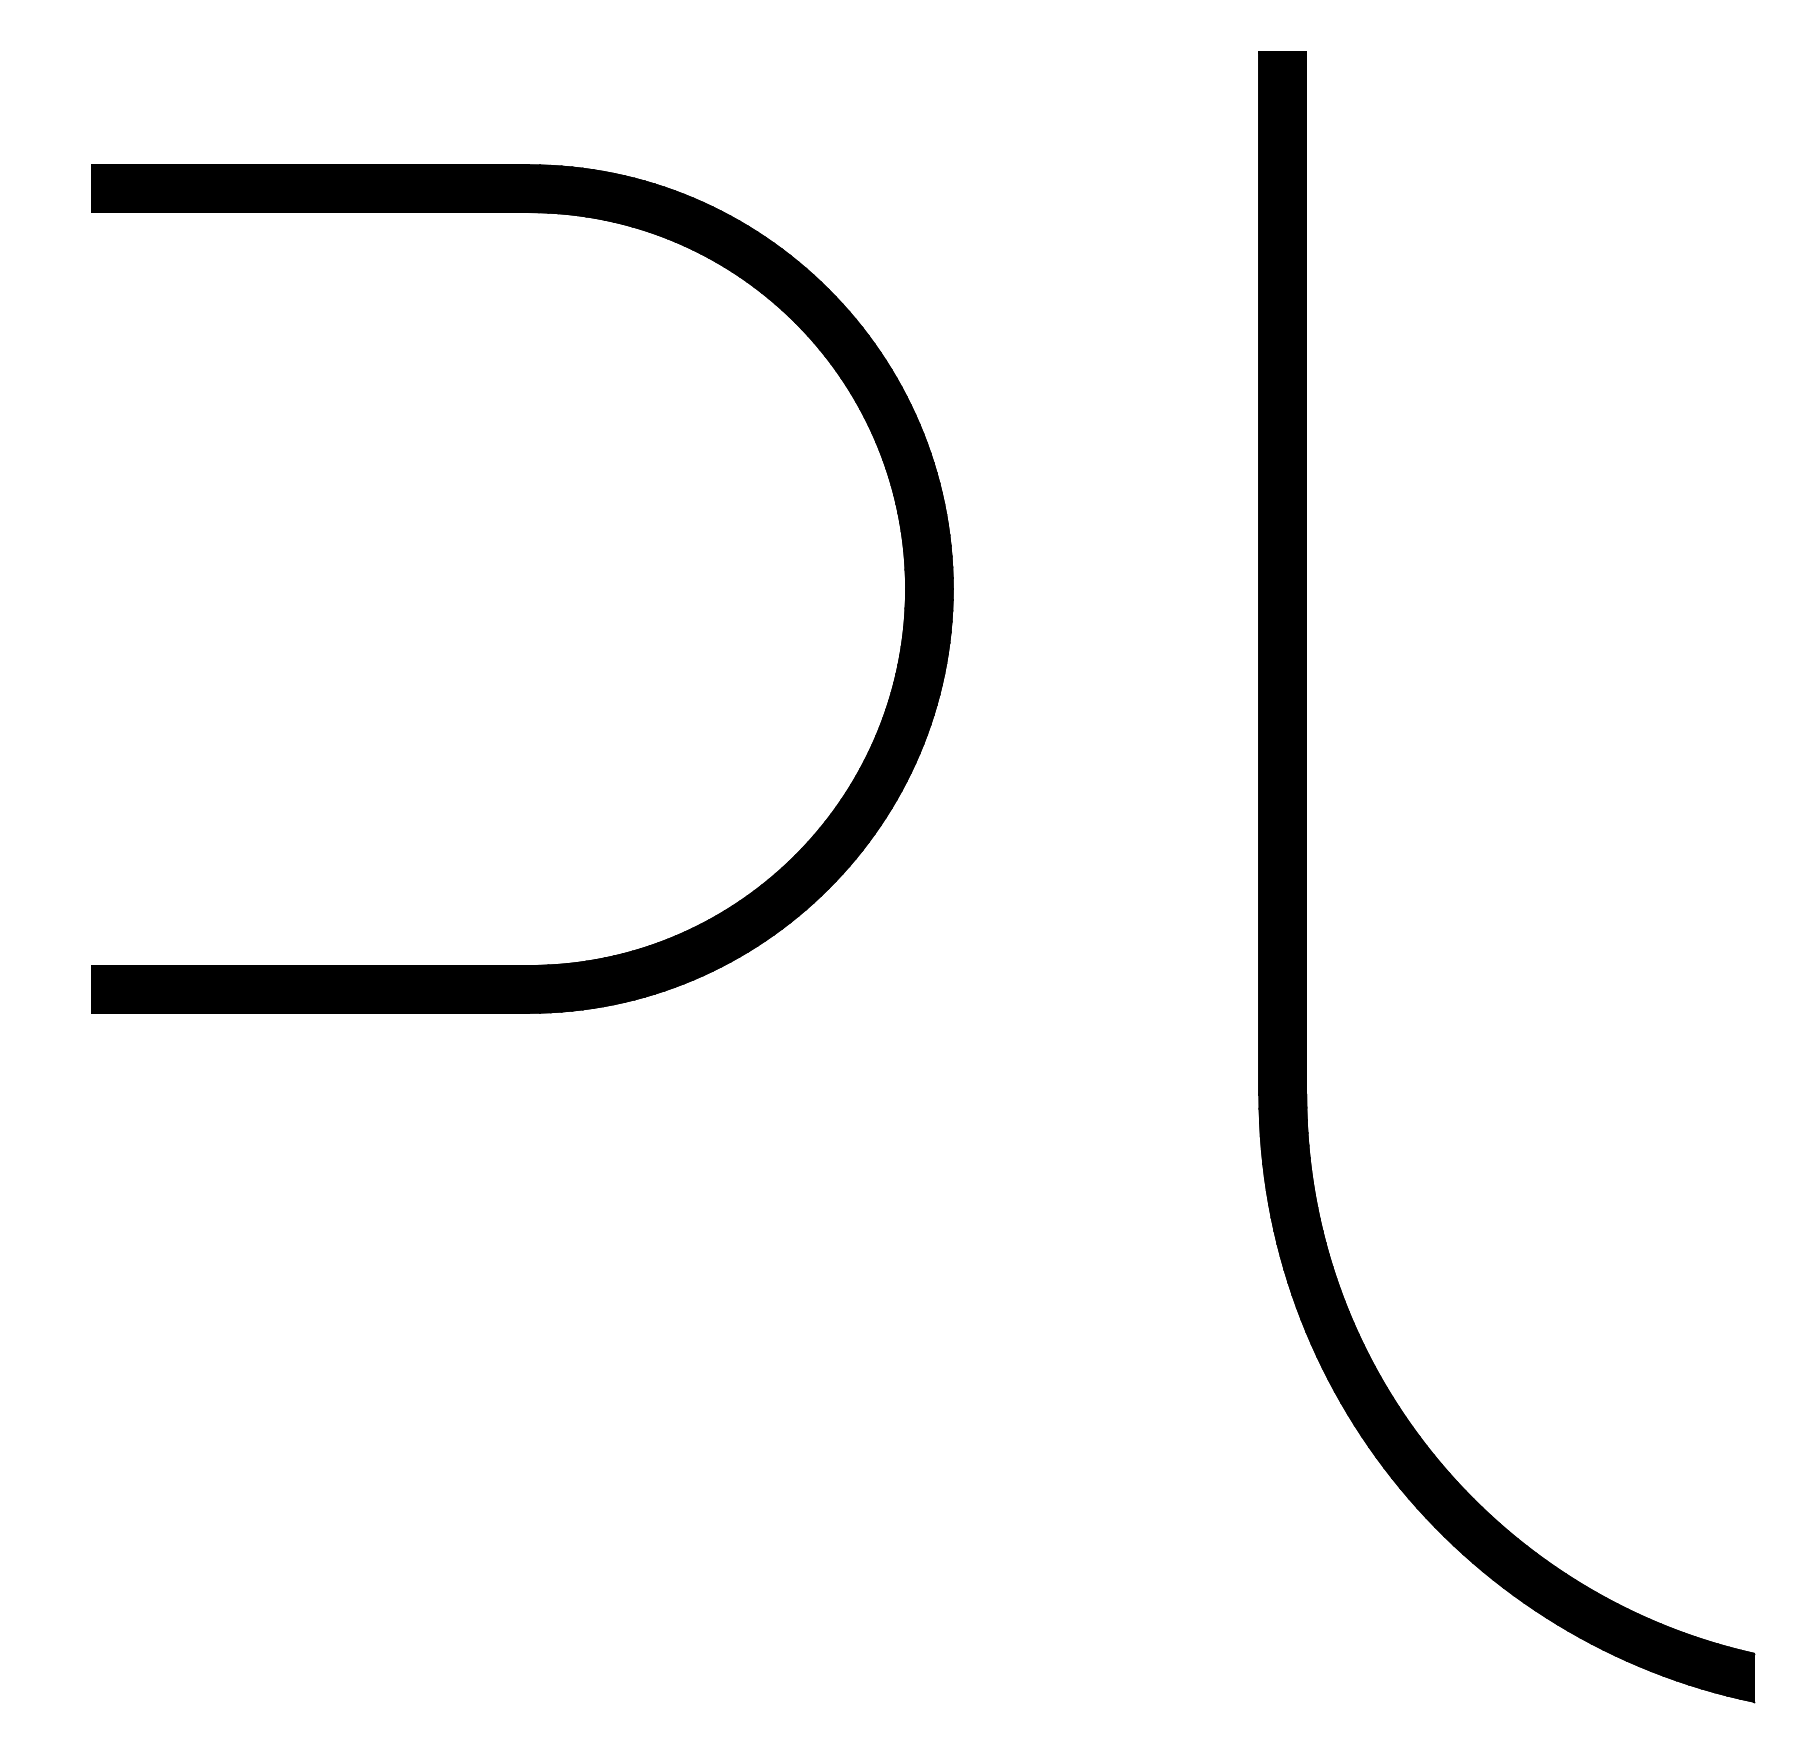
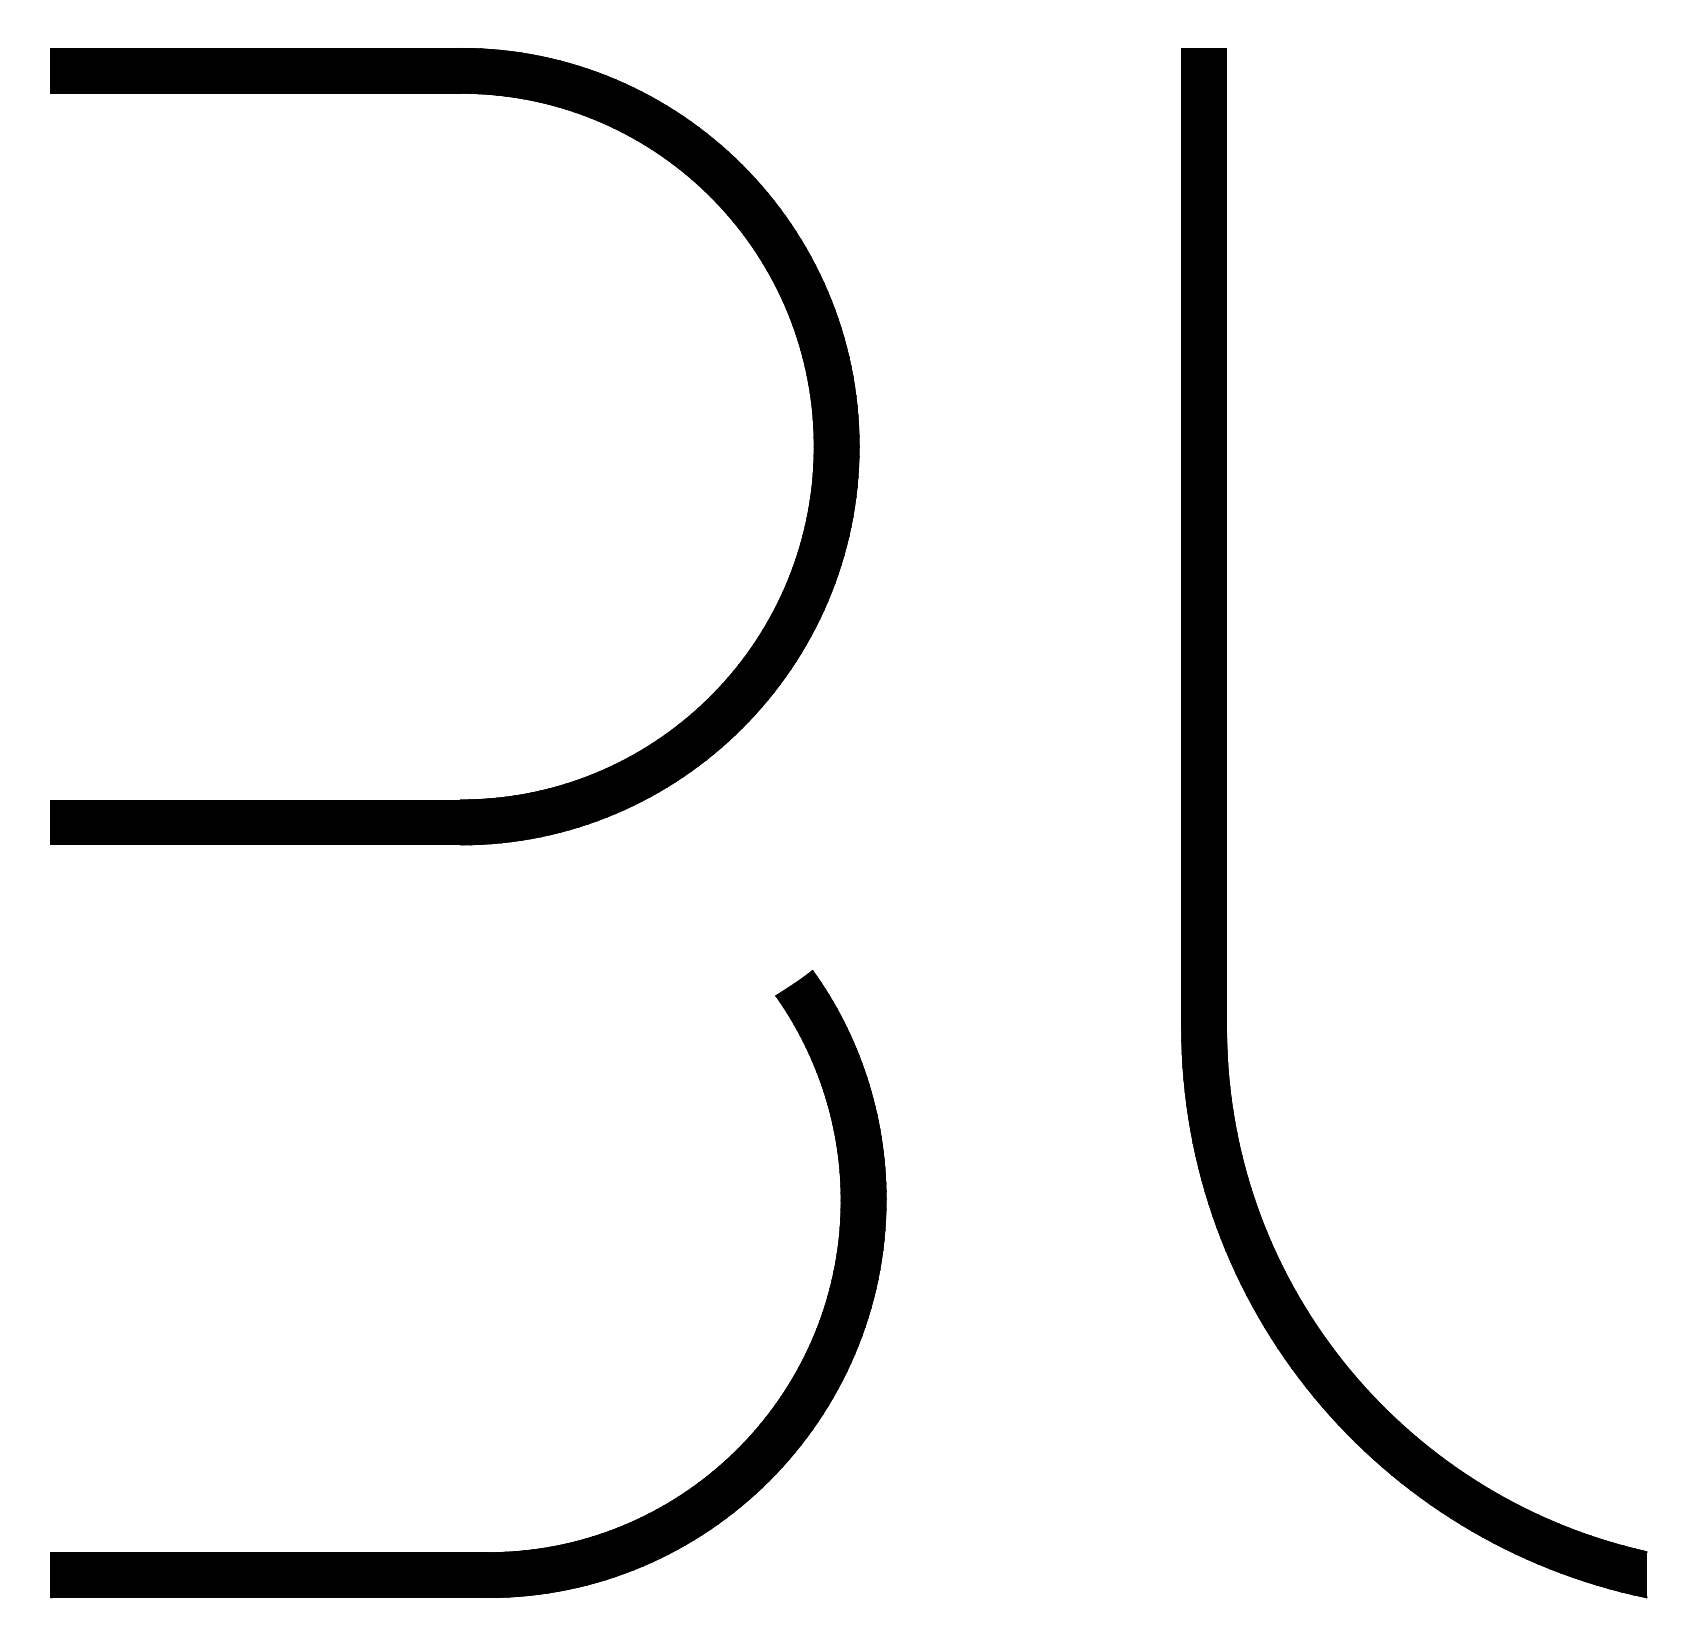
part: (533, 213) -> (465, 94), moved
part: (498, 1654) -> (467, 1552), added

